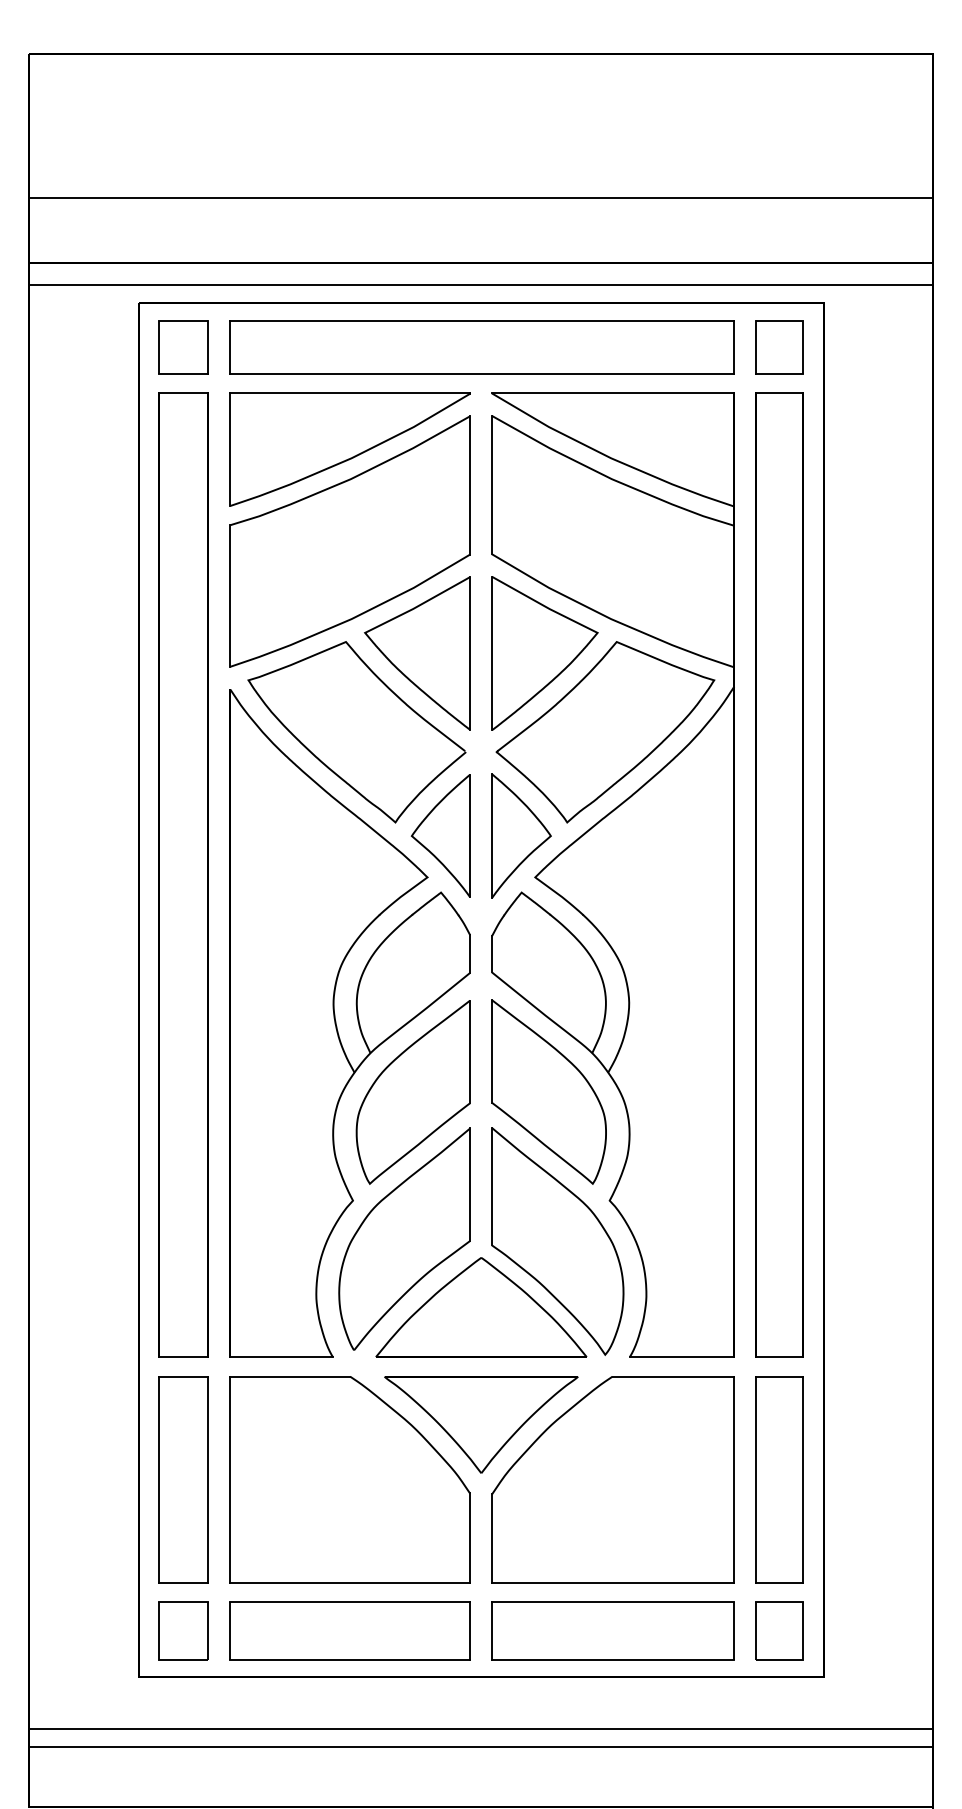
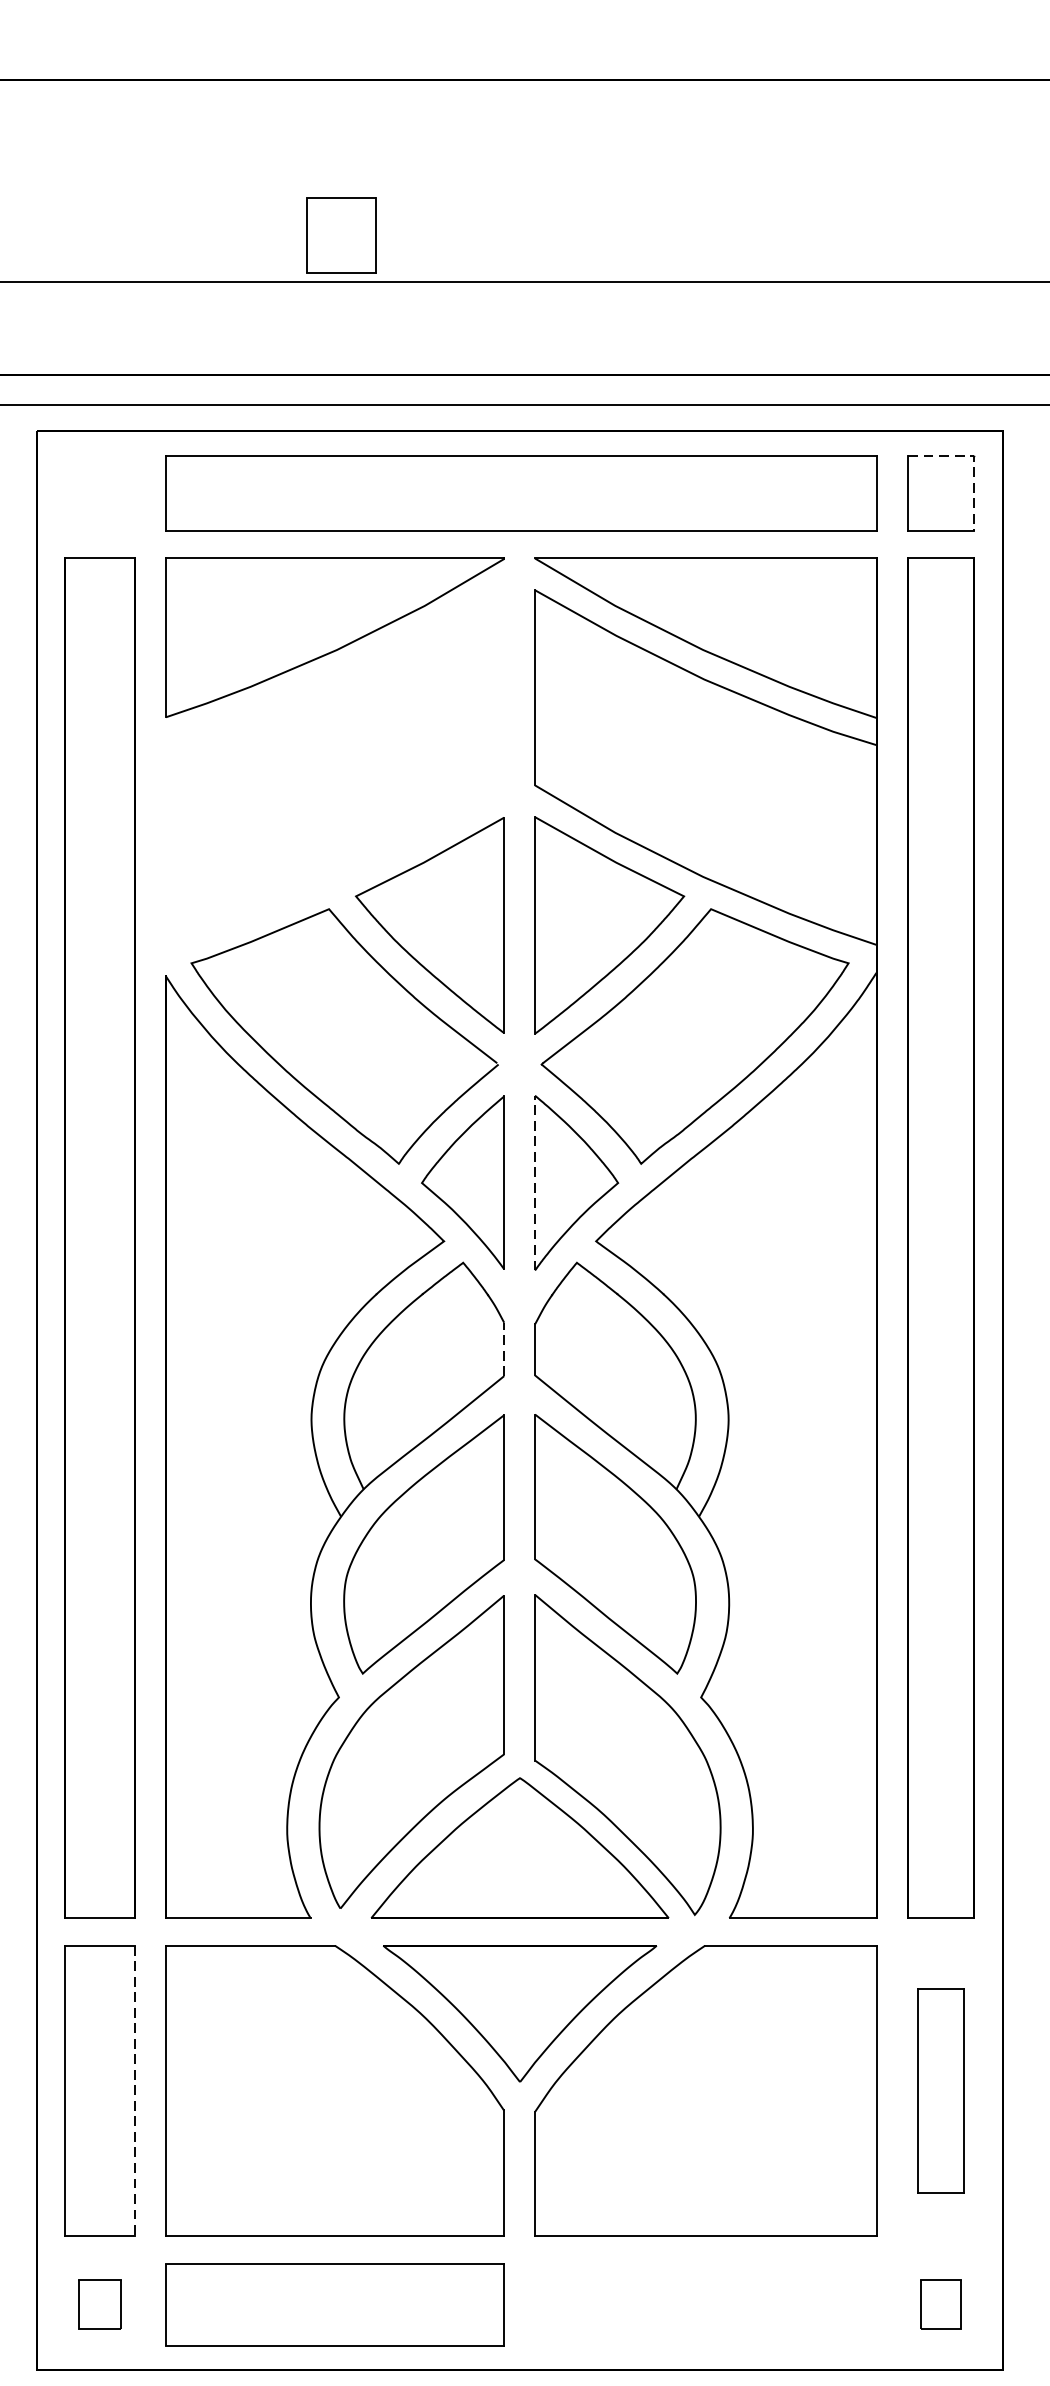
line: (803, 323) -> (974, 459), solid -> dashed
part: (183, 347) -> (341, 235), moved
part: (349, 541) -> (334, 767), removed
line: (491, 836) -> (534, 1183), solid -> dashed
line: (470, 954) -> (504, 1350), solid -> dashed
line: (208, 1479) -> (135, 2090), solid -> dashed
part: (779, 1479) -> (940, 2090), size x0.7
part: (183, 1630) -> (99, 2303), size x0.6
part: (612, 1630) -> (705, 2303), removed
part: (779, 1630) -> (940, 2303), size x0.6

